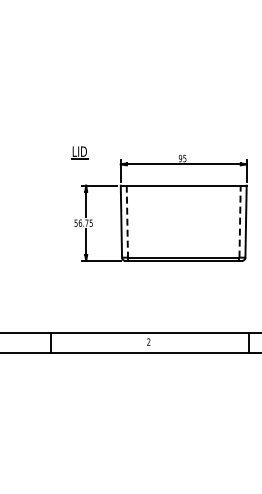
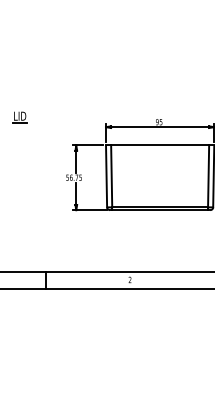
part: (79, 152) -> (19, 116), moved
line: (127, 221) -> (111, 176), dashed -> solid
line: (240, 221) -> (208, 176), dashed -> solid

